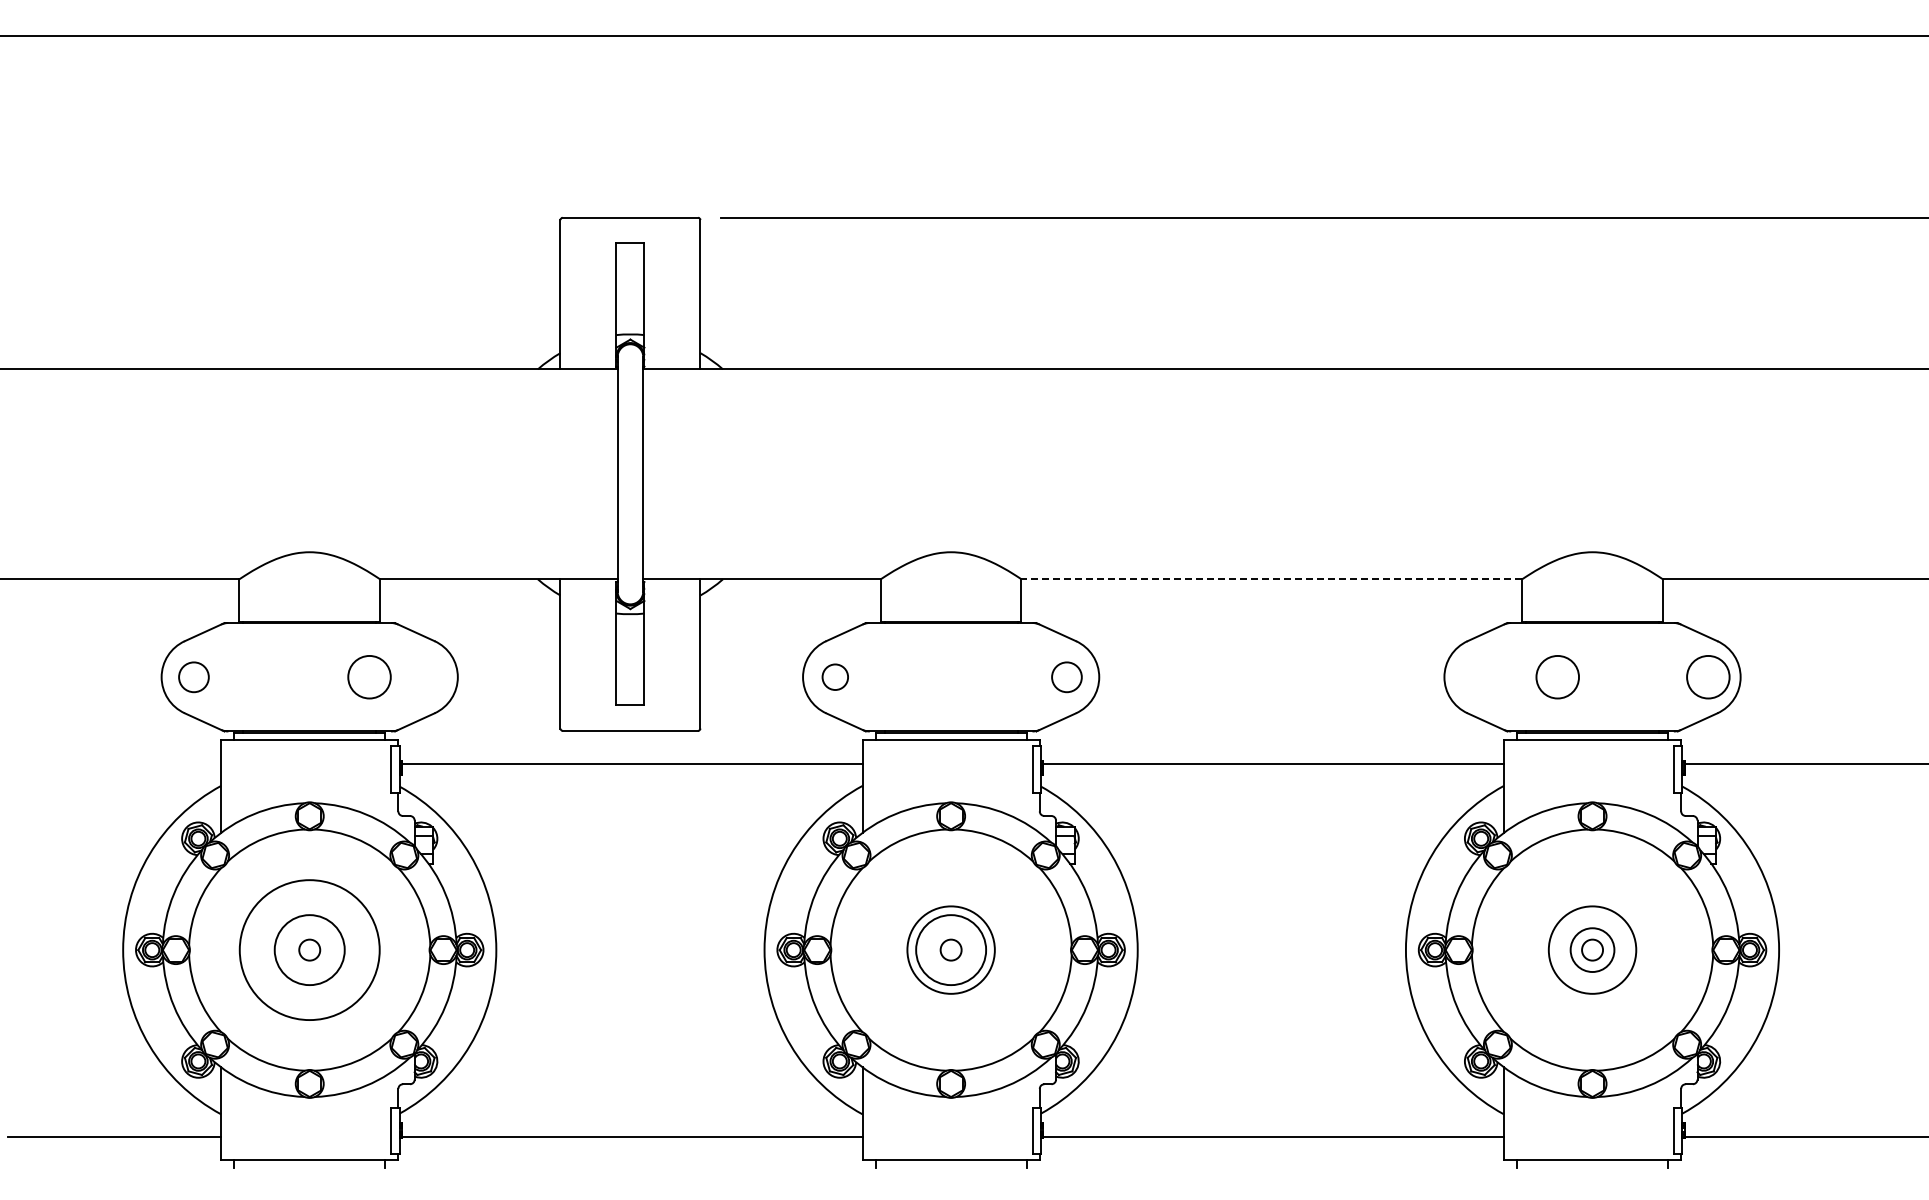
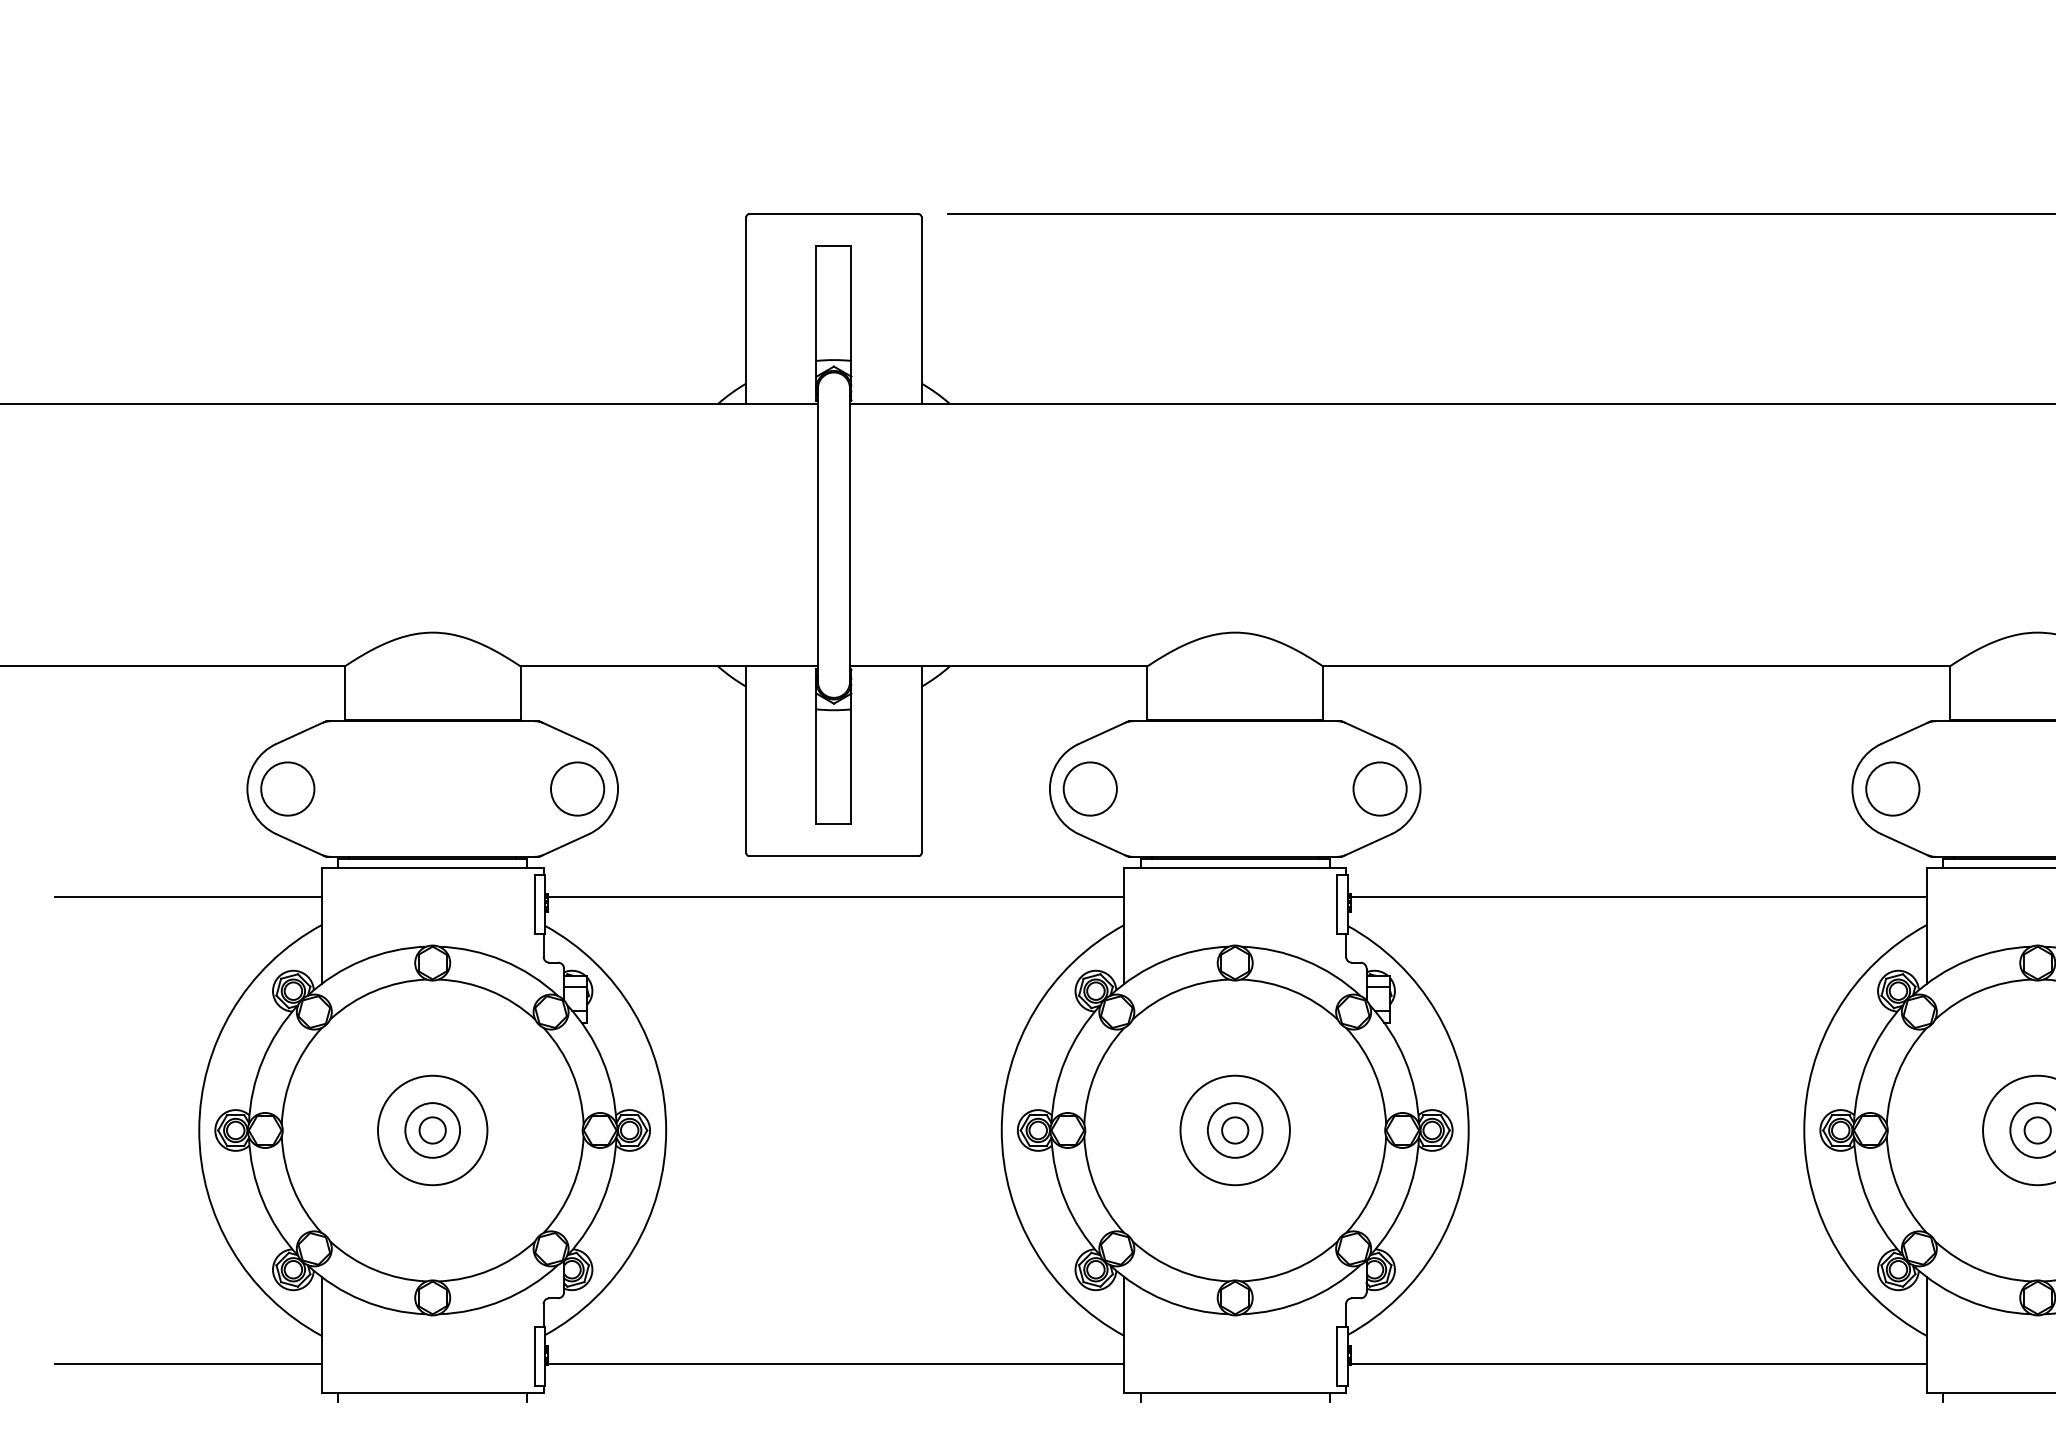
line: (1271, 579) -> (1636, 666), dashed -> solid
circle: (835, 676) -> (1090, 788), size x1.67
circle: (193, 677) -> (287, 789), size x1.43
circle: (369, 677) -> (577, 789), moved
circle: (1066, 677) -> (1379, 789), size x1.43
circle: (1557, 677) -> (1892, 789), moved
line: (114, 763) -> (188, 896), added
circle: (309, 949) -> (432, 1129), size x0.62
circle: (309, 950) -> (432, 1130), size x0.62
circle: (951, 950) -> (1235, 1130), size x0.62

